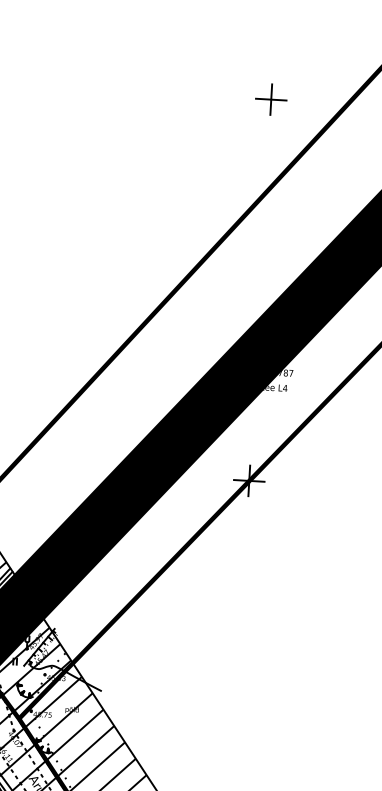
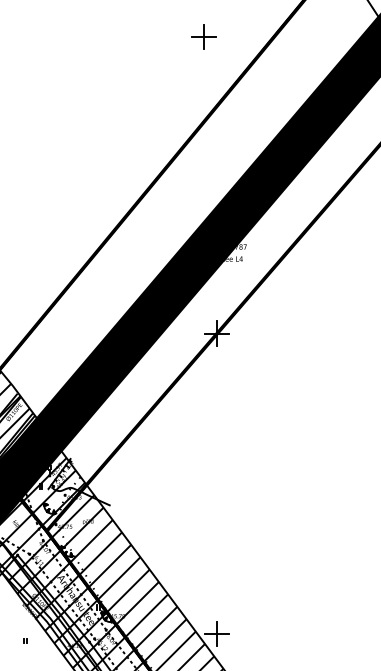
part: (270, 99) -> (203, 36), moved

